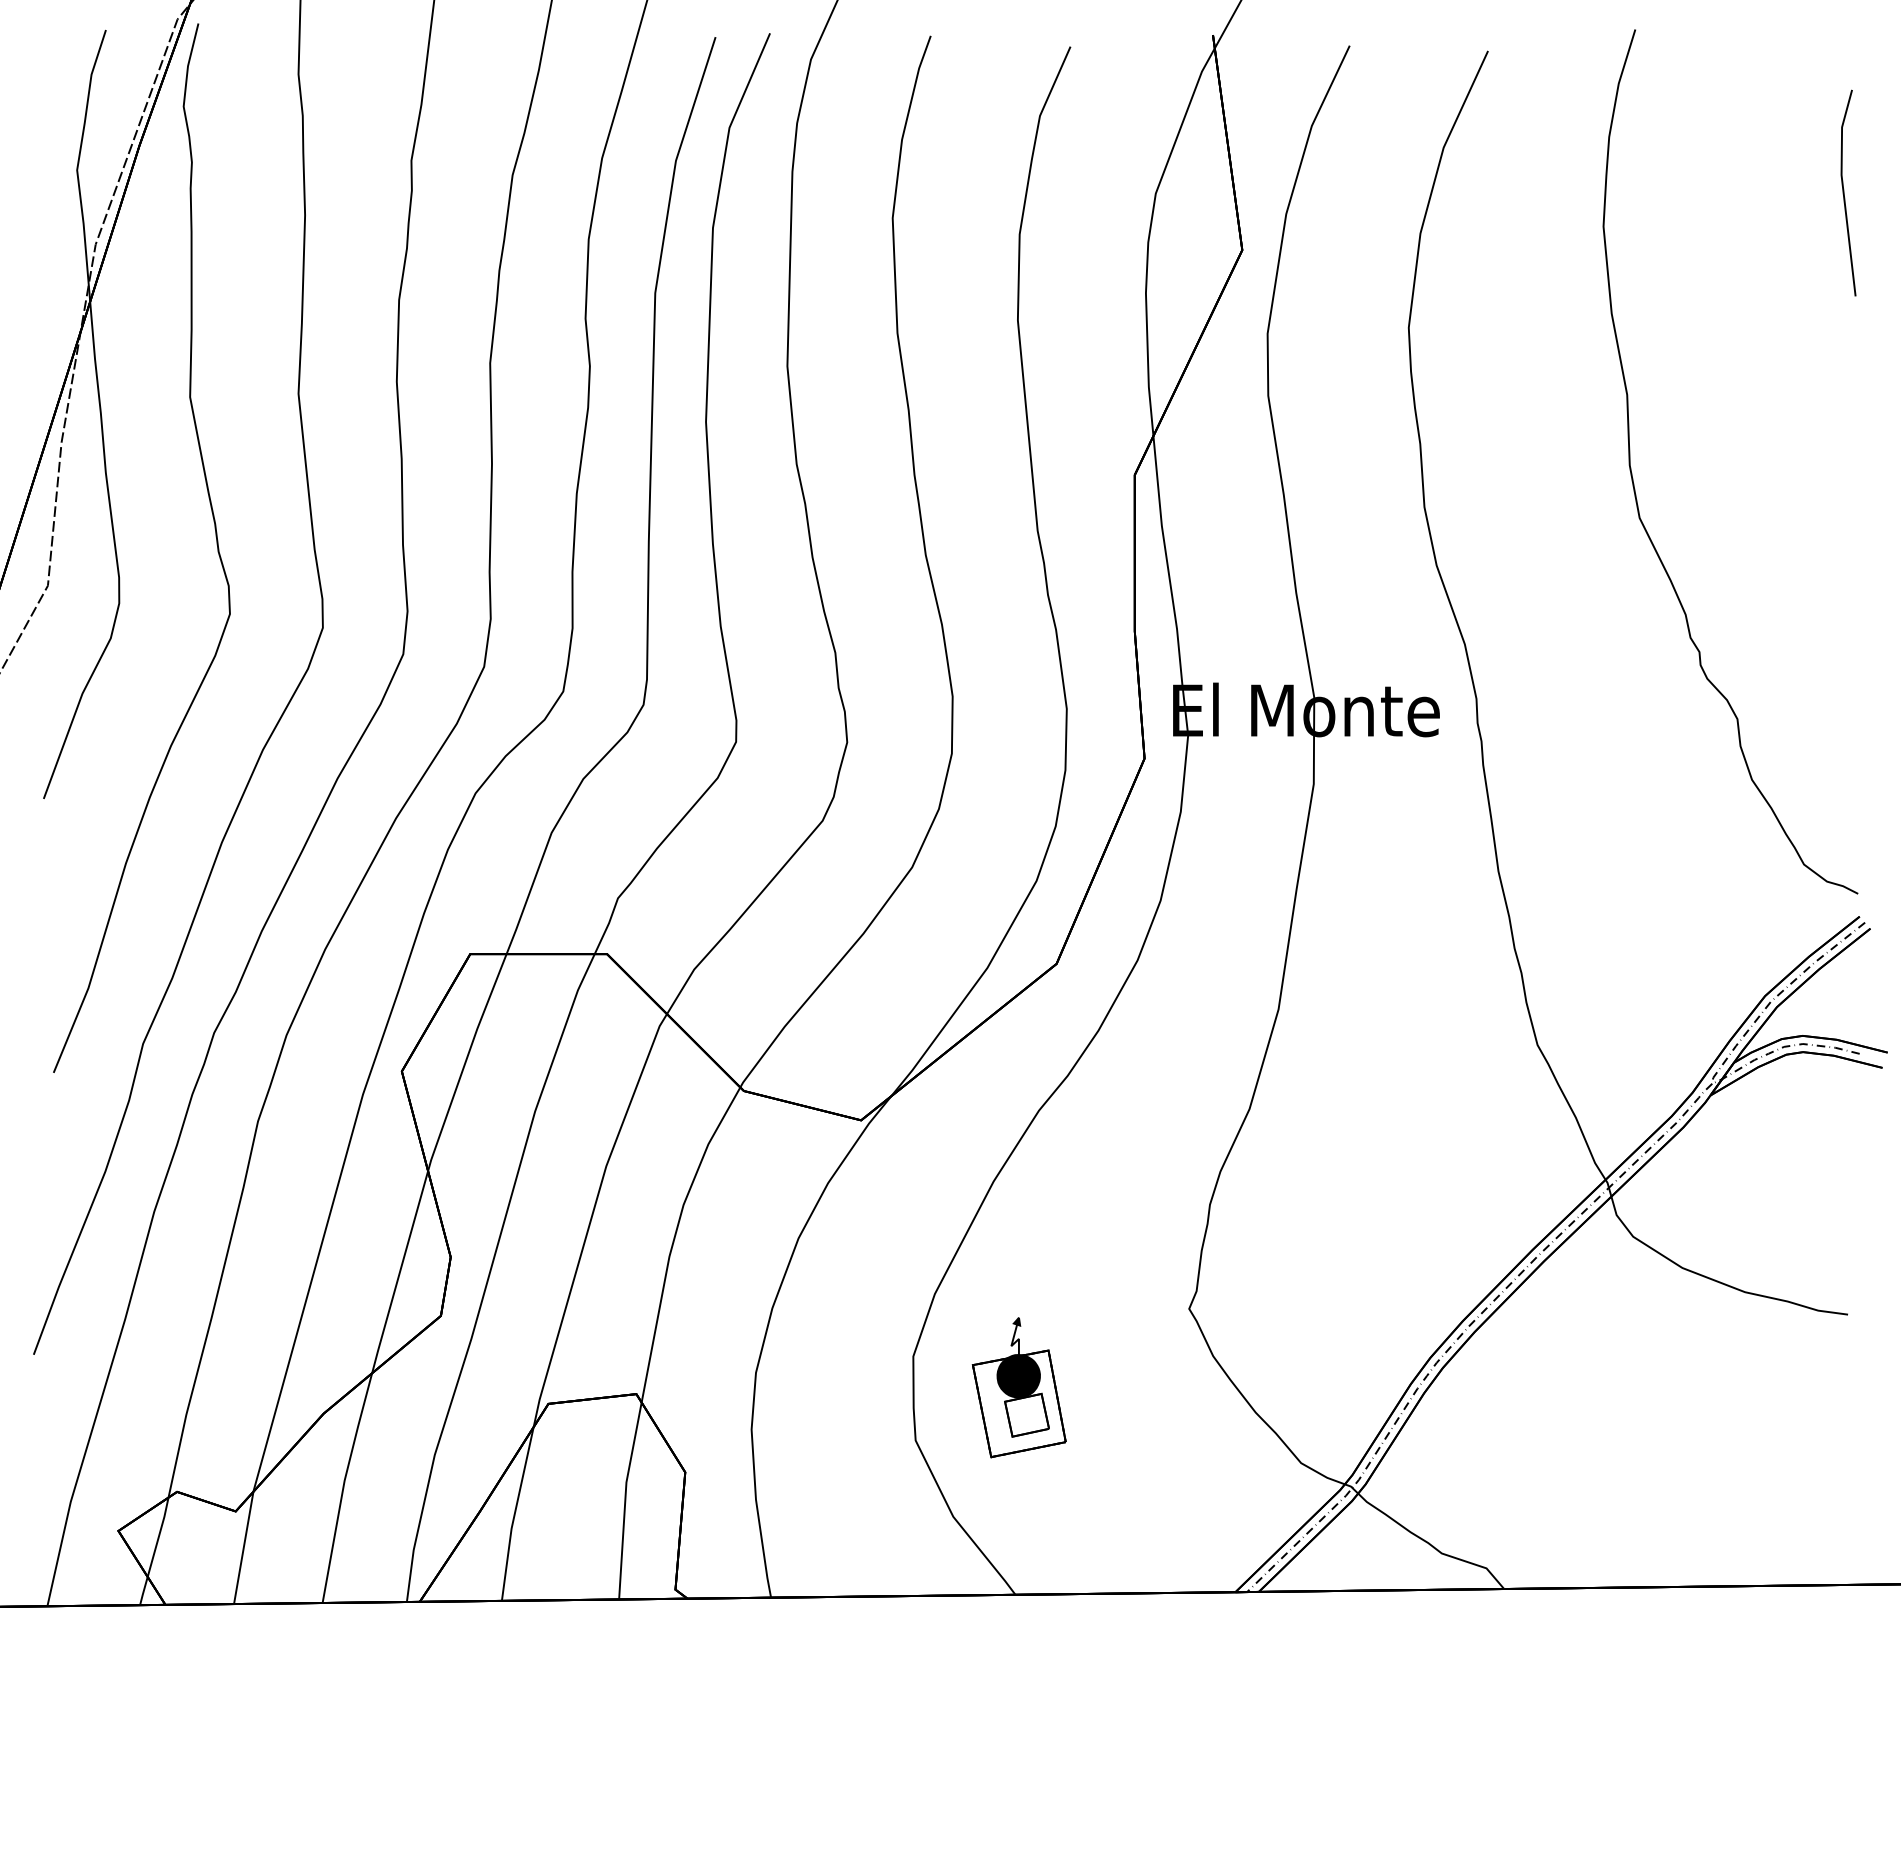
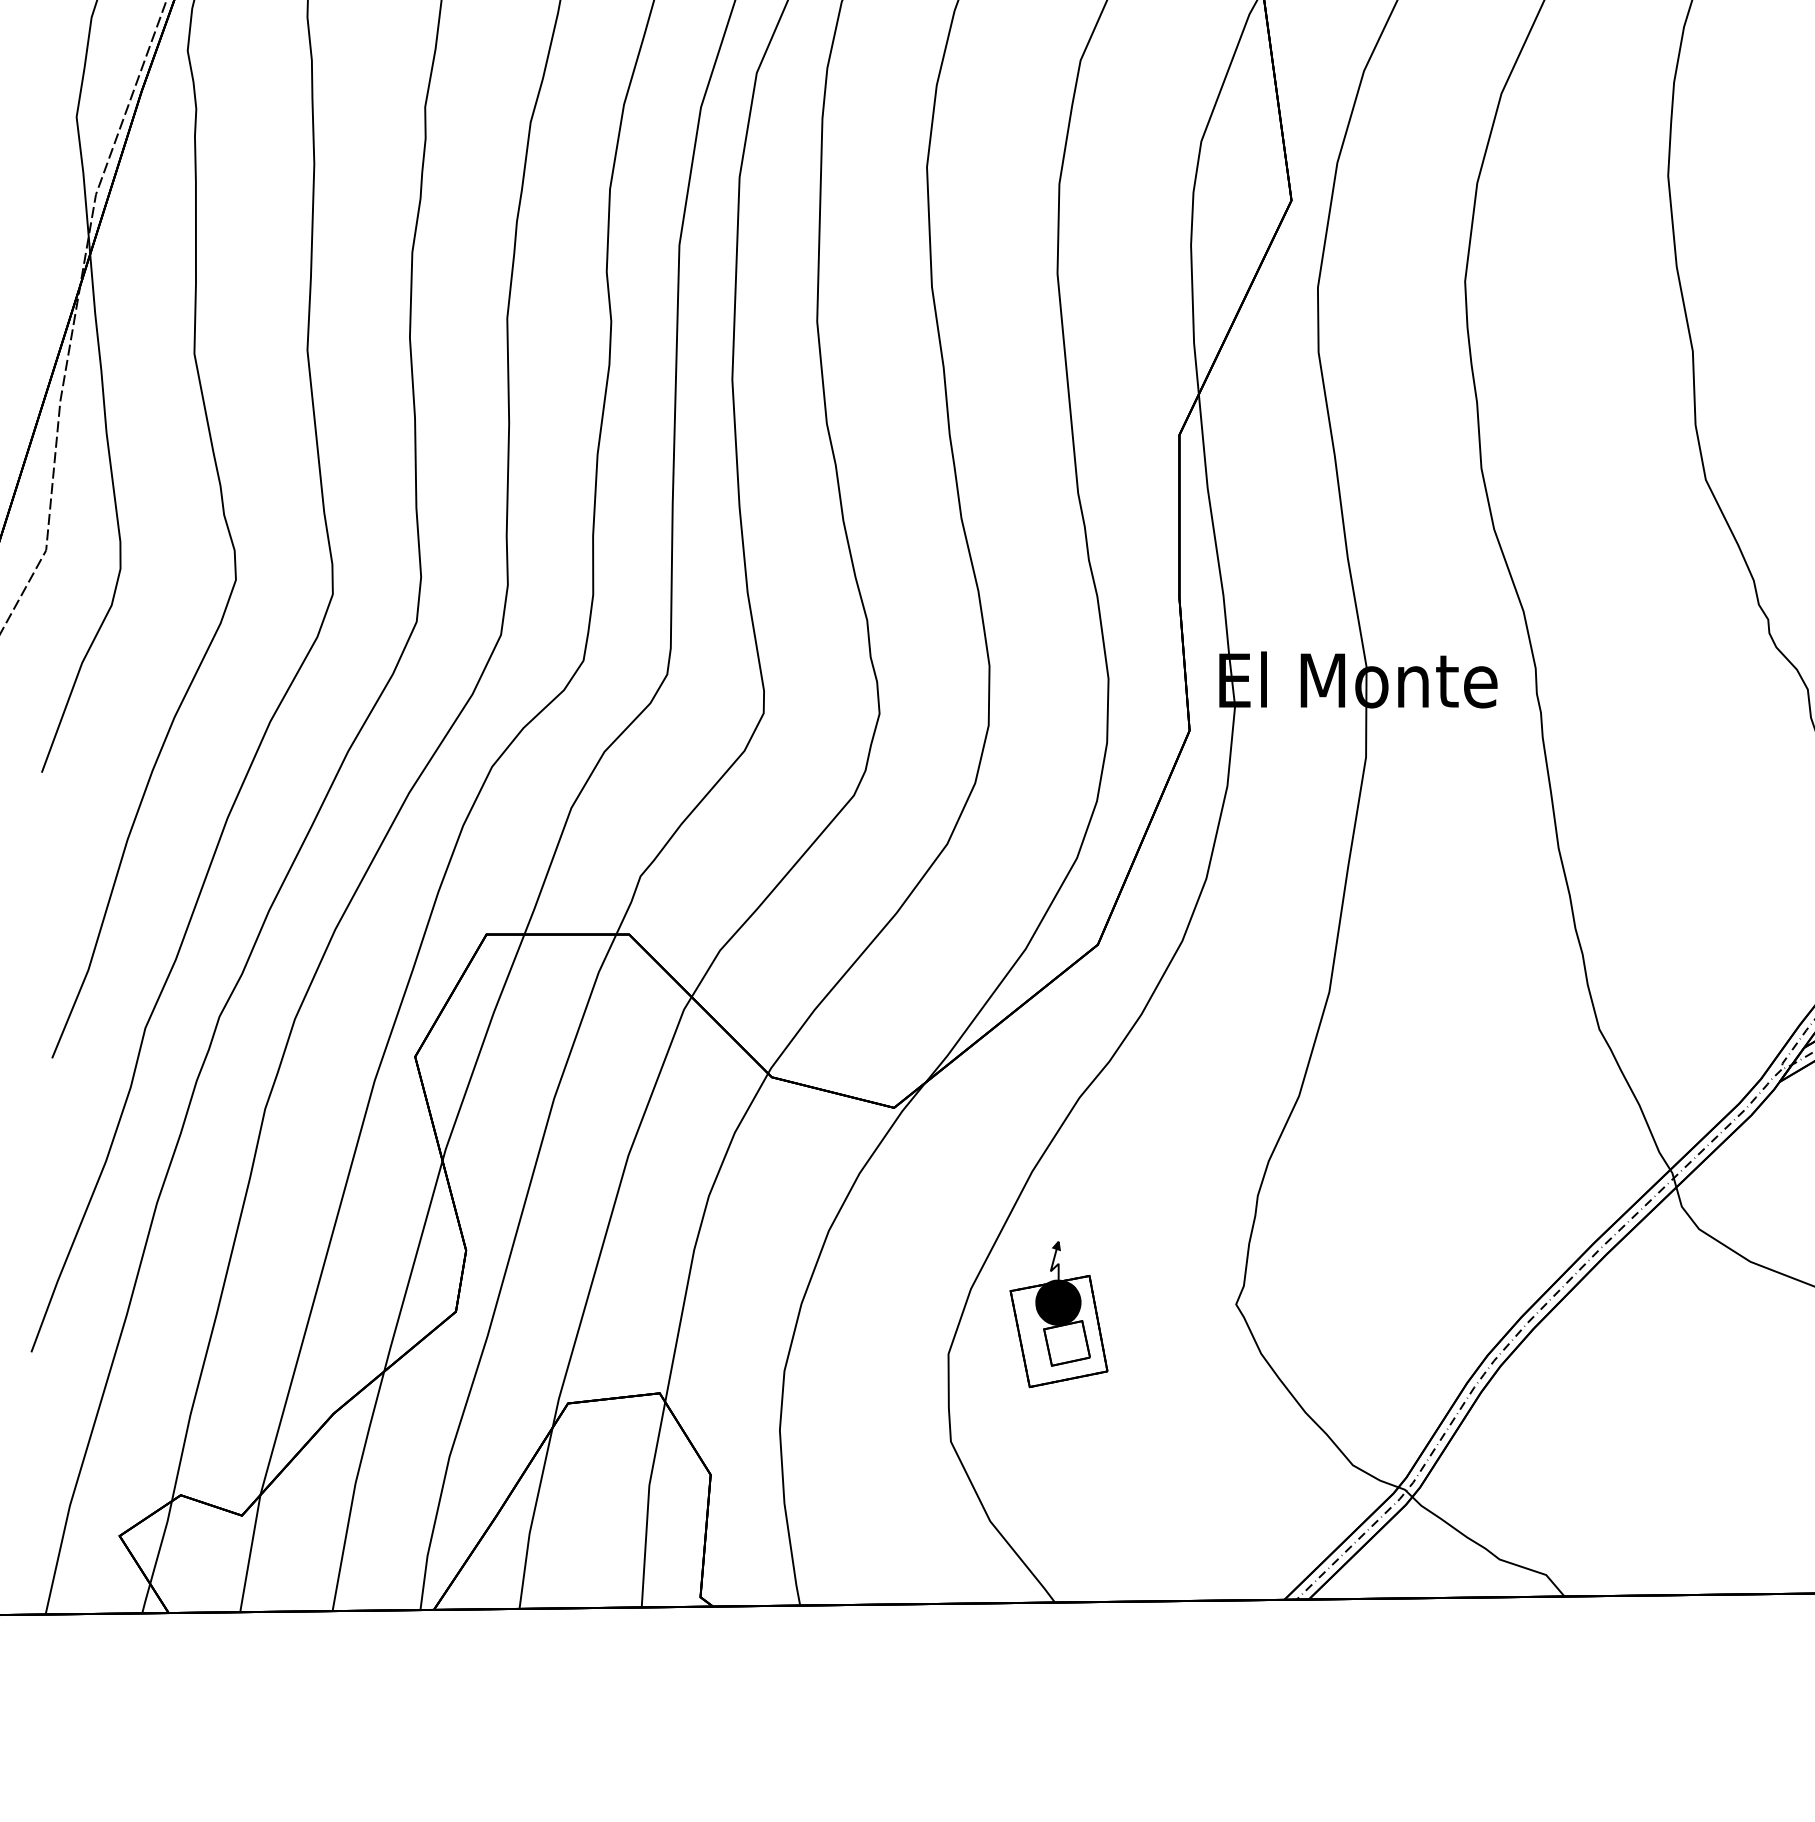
part: (1018, 1387) -> (1058, 1314), moved

